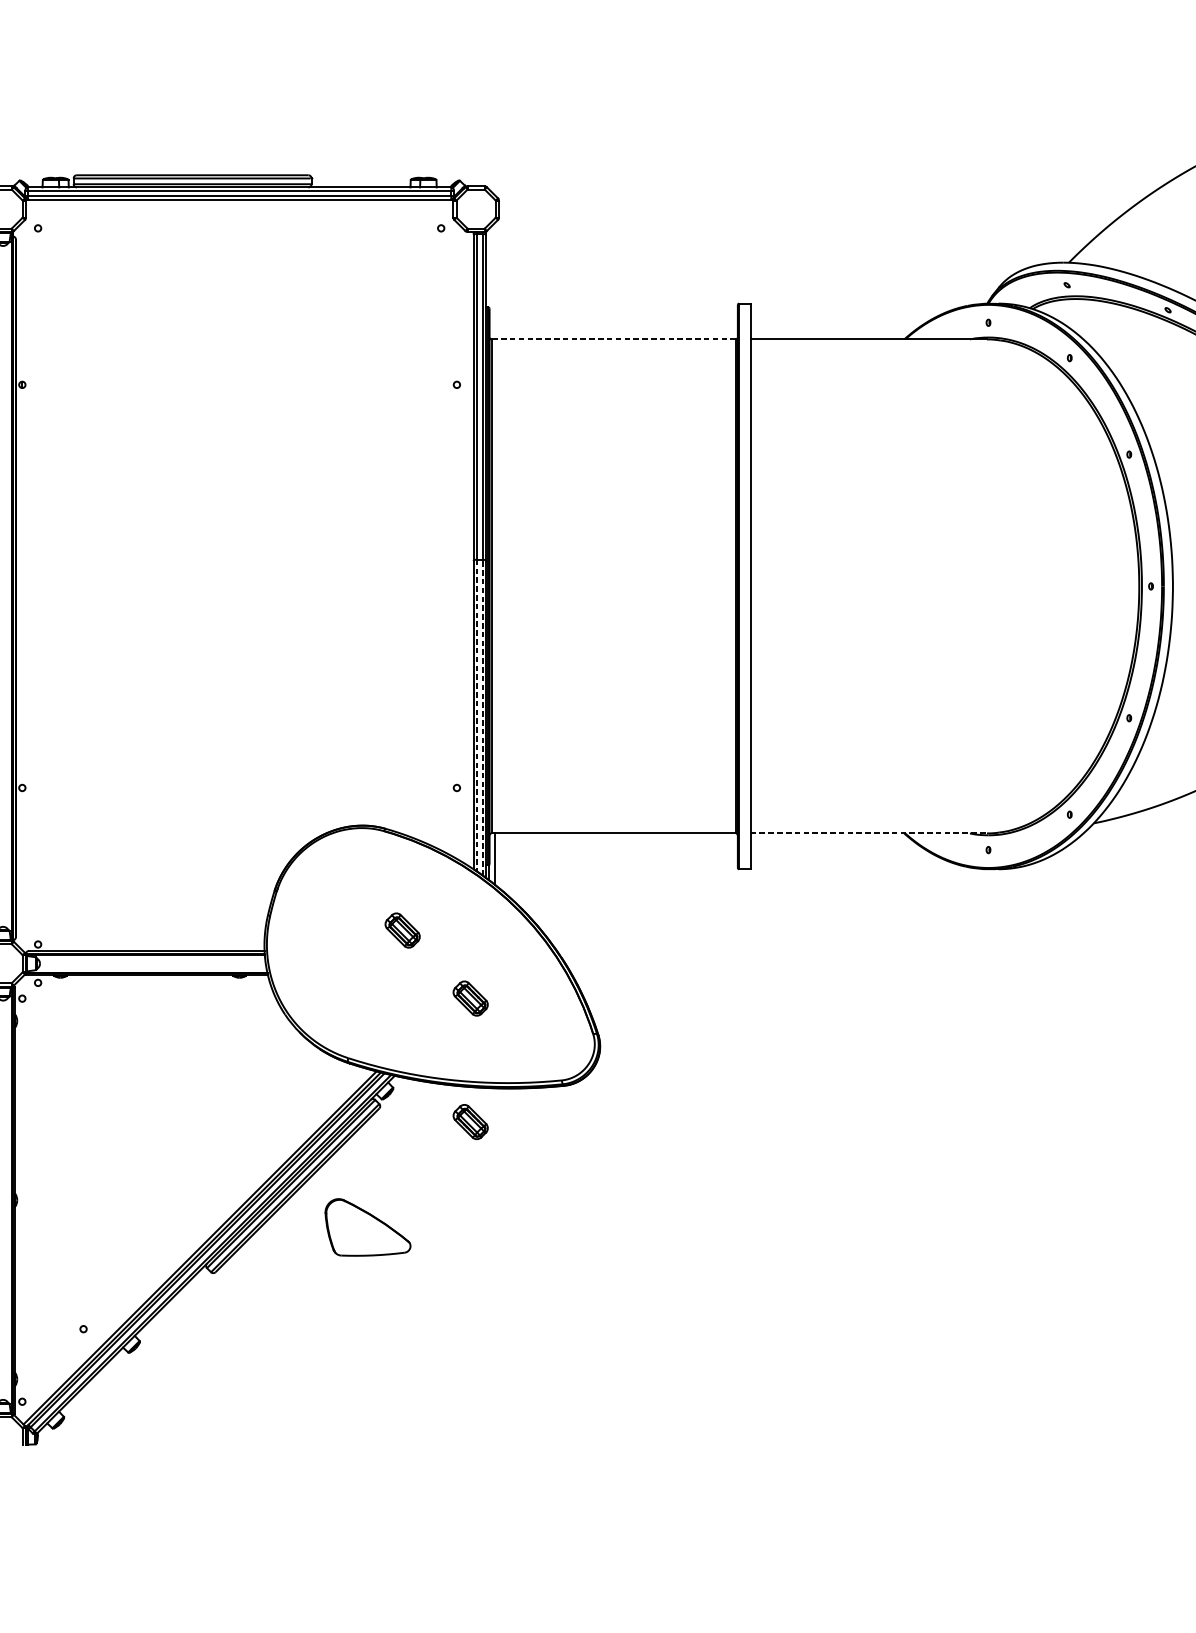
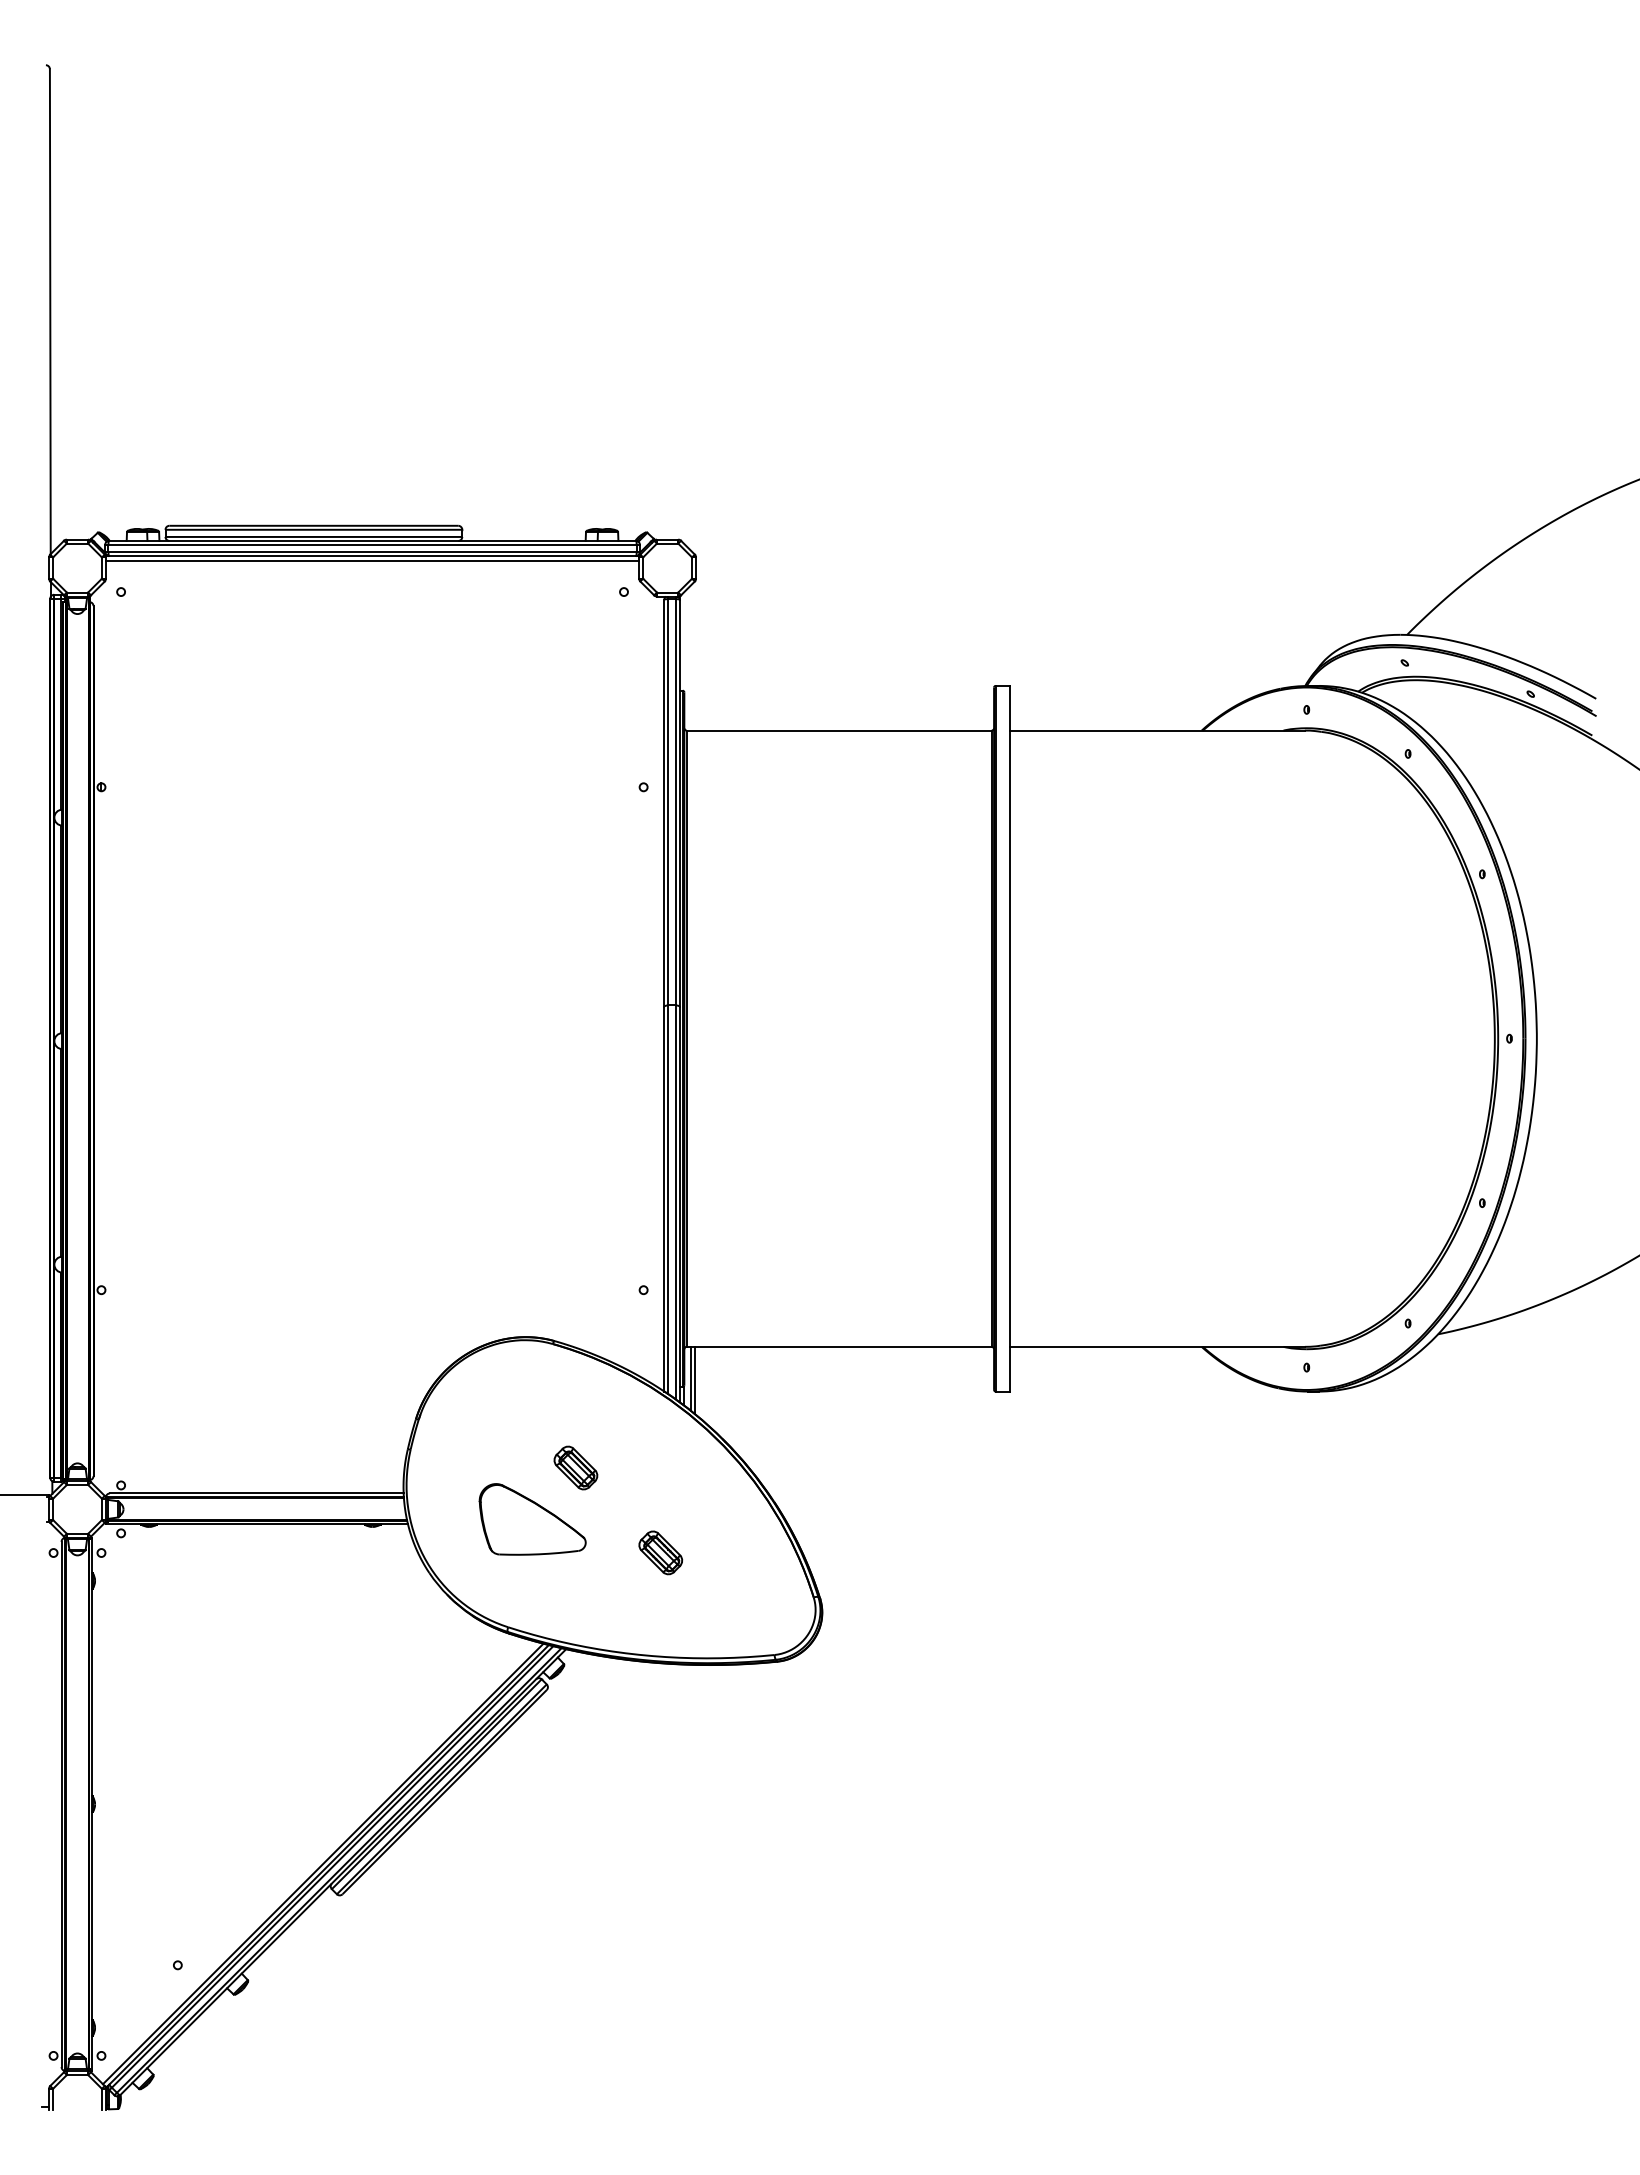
line: (239, 203) -> (372, 560), added
line: (613, 339) -> (838, 730), dashed -> solid
line: (476, 716) -> (668, 1200), dashed -> solid
line: (482, 717) -> (675, 1202), dashed -> solid
line: (868, 833) -> (1157, 1346), dashed -> solid
line: (497, 859) -> (694, 1379), added
part: (470, 1121) -> (660, 1706), removed
part: (367, 1227) -> (532, 1519), moved

